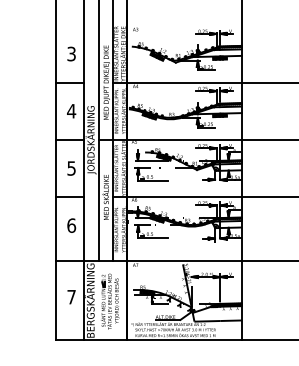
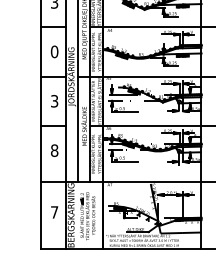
text: (71, 110) -> (54, 51), 4 -> 0
text: (71, 168) -> (54, 101), 5 -> 3
text: (71, 225) -> (54, 150), 6 -> 8

